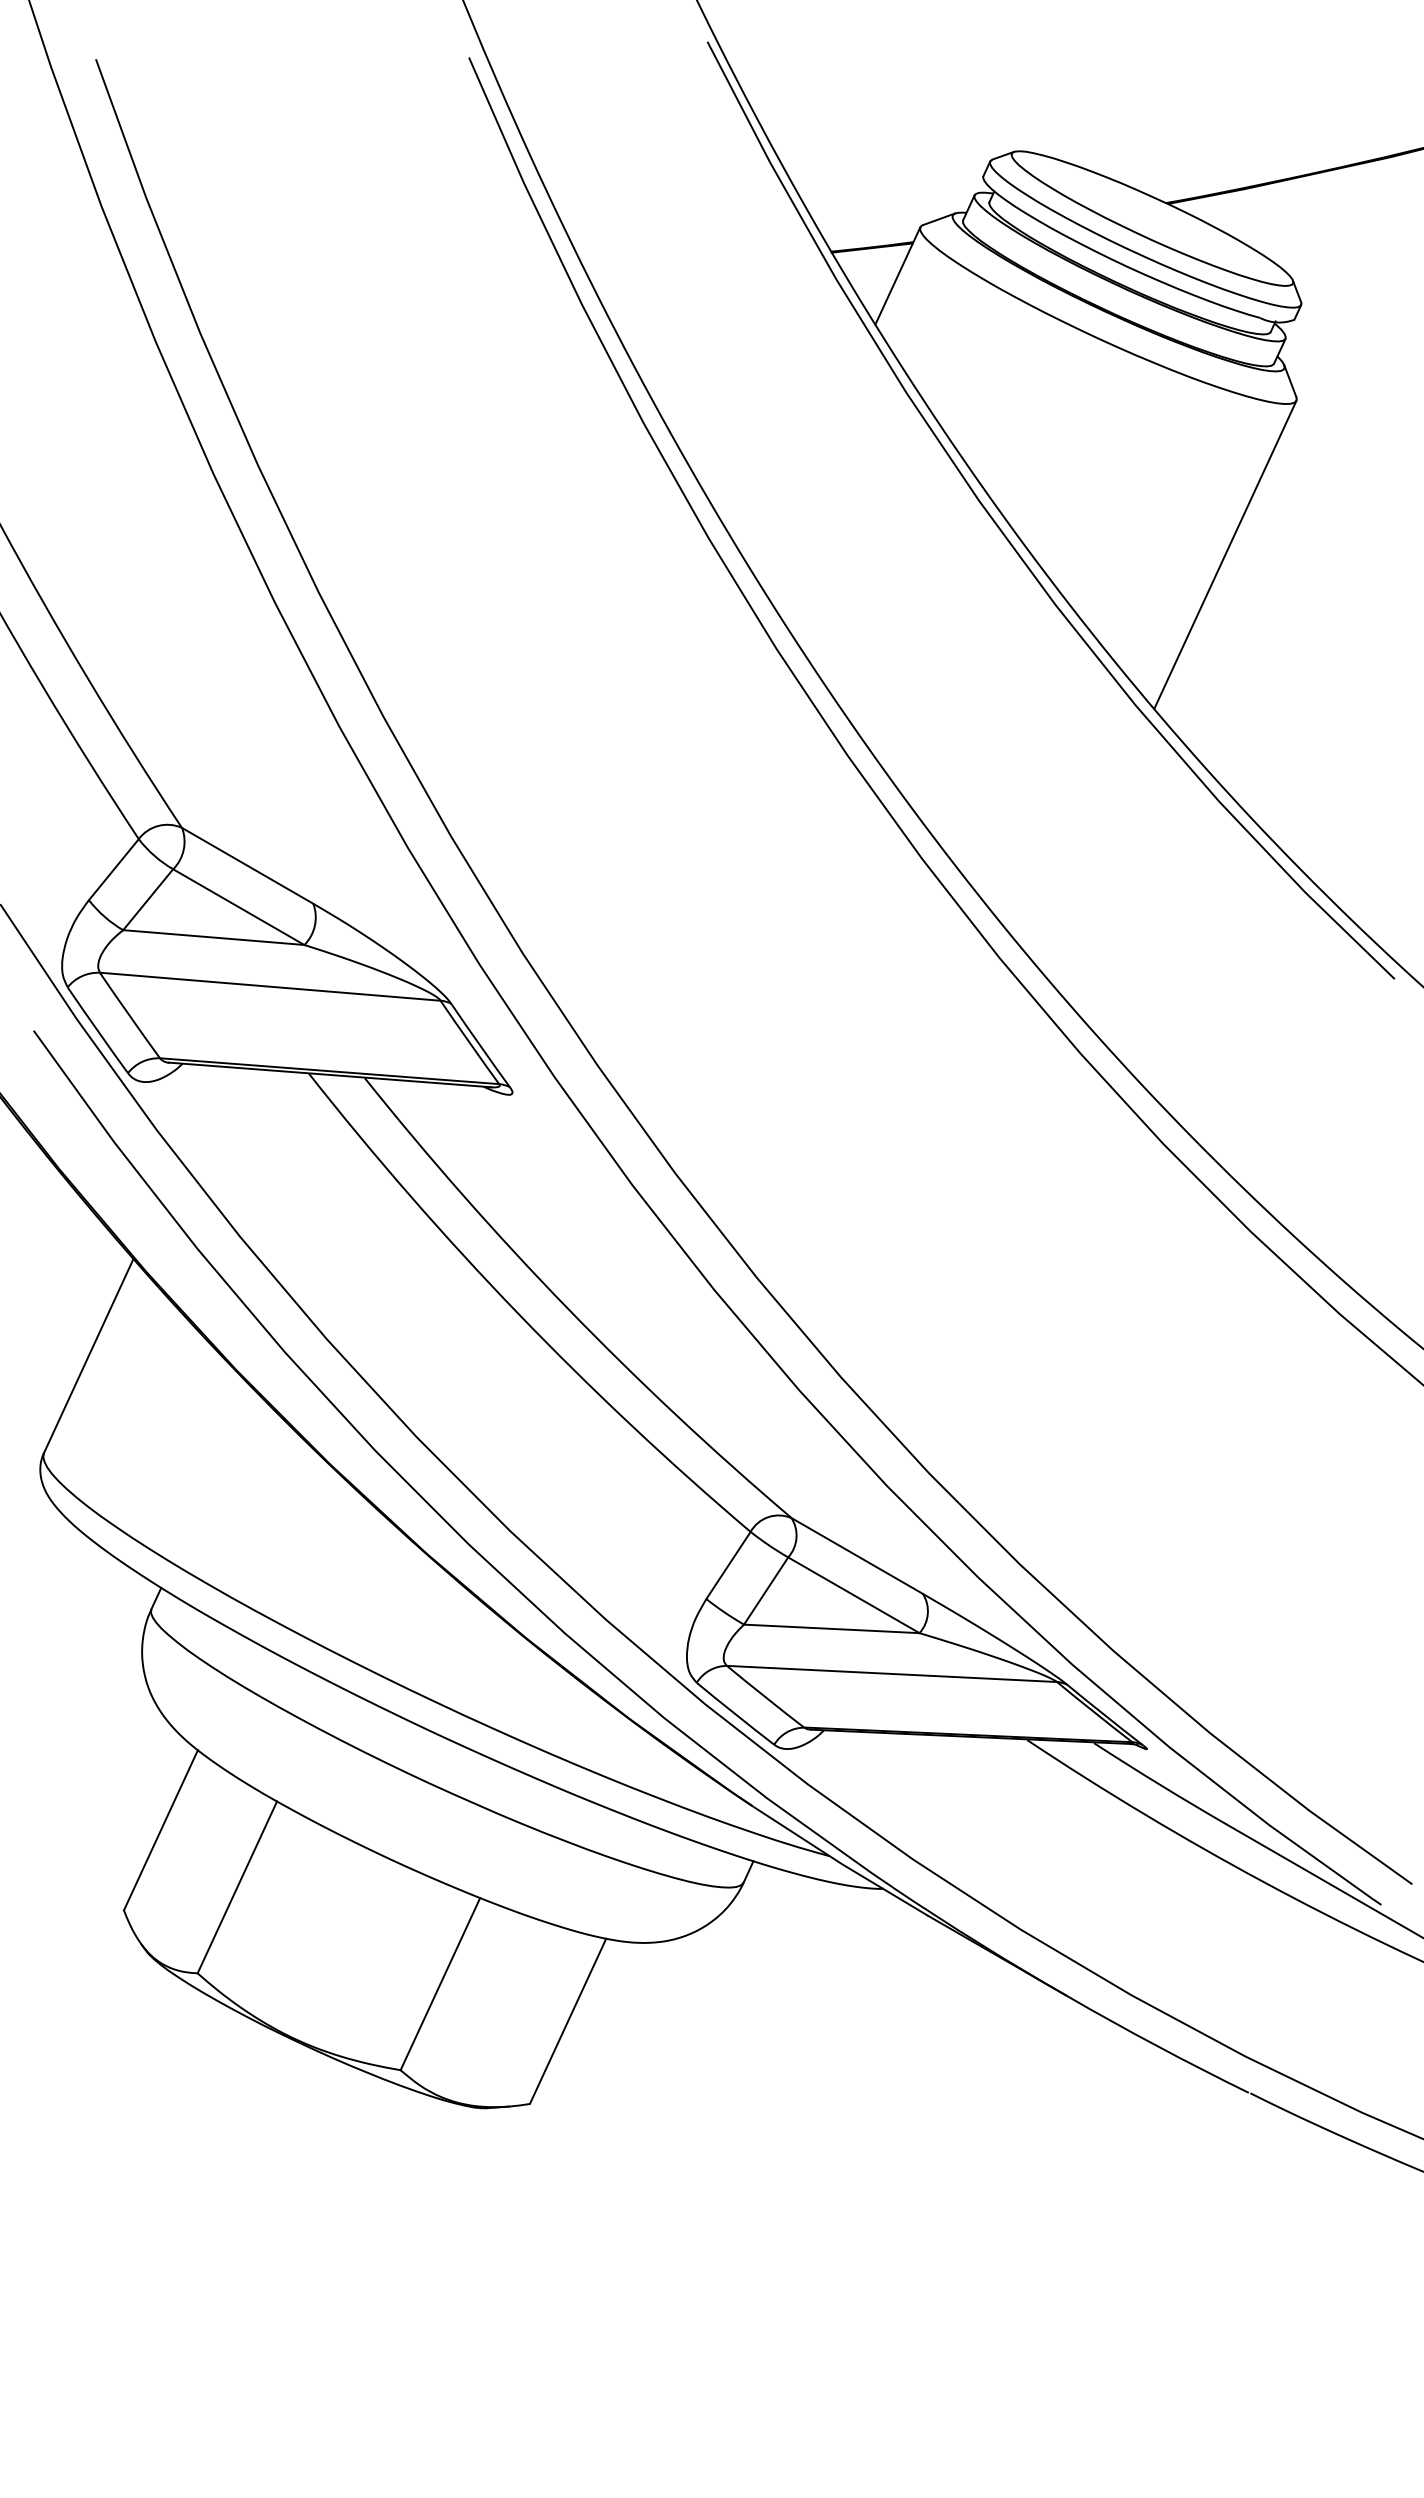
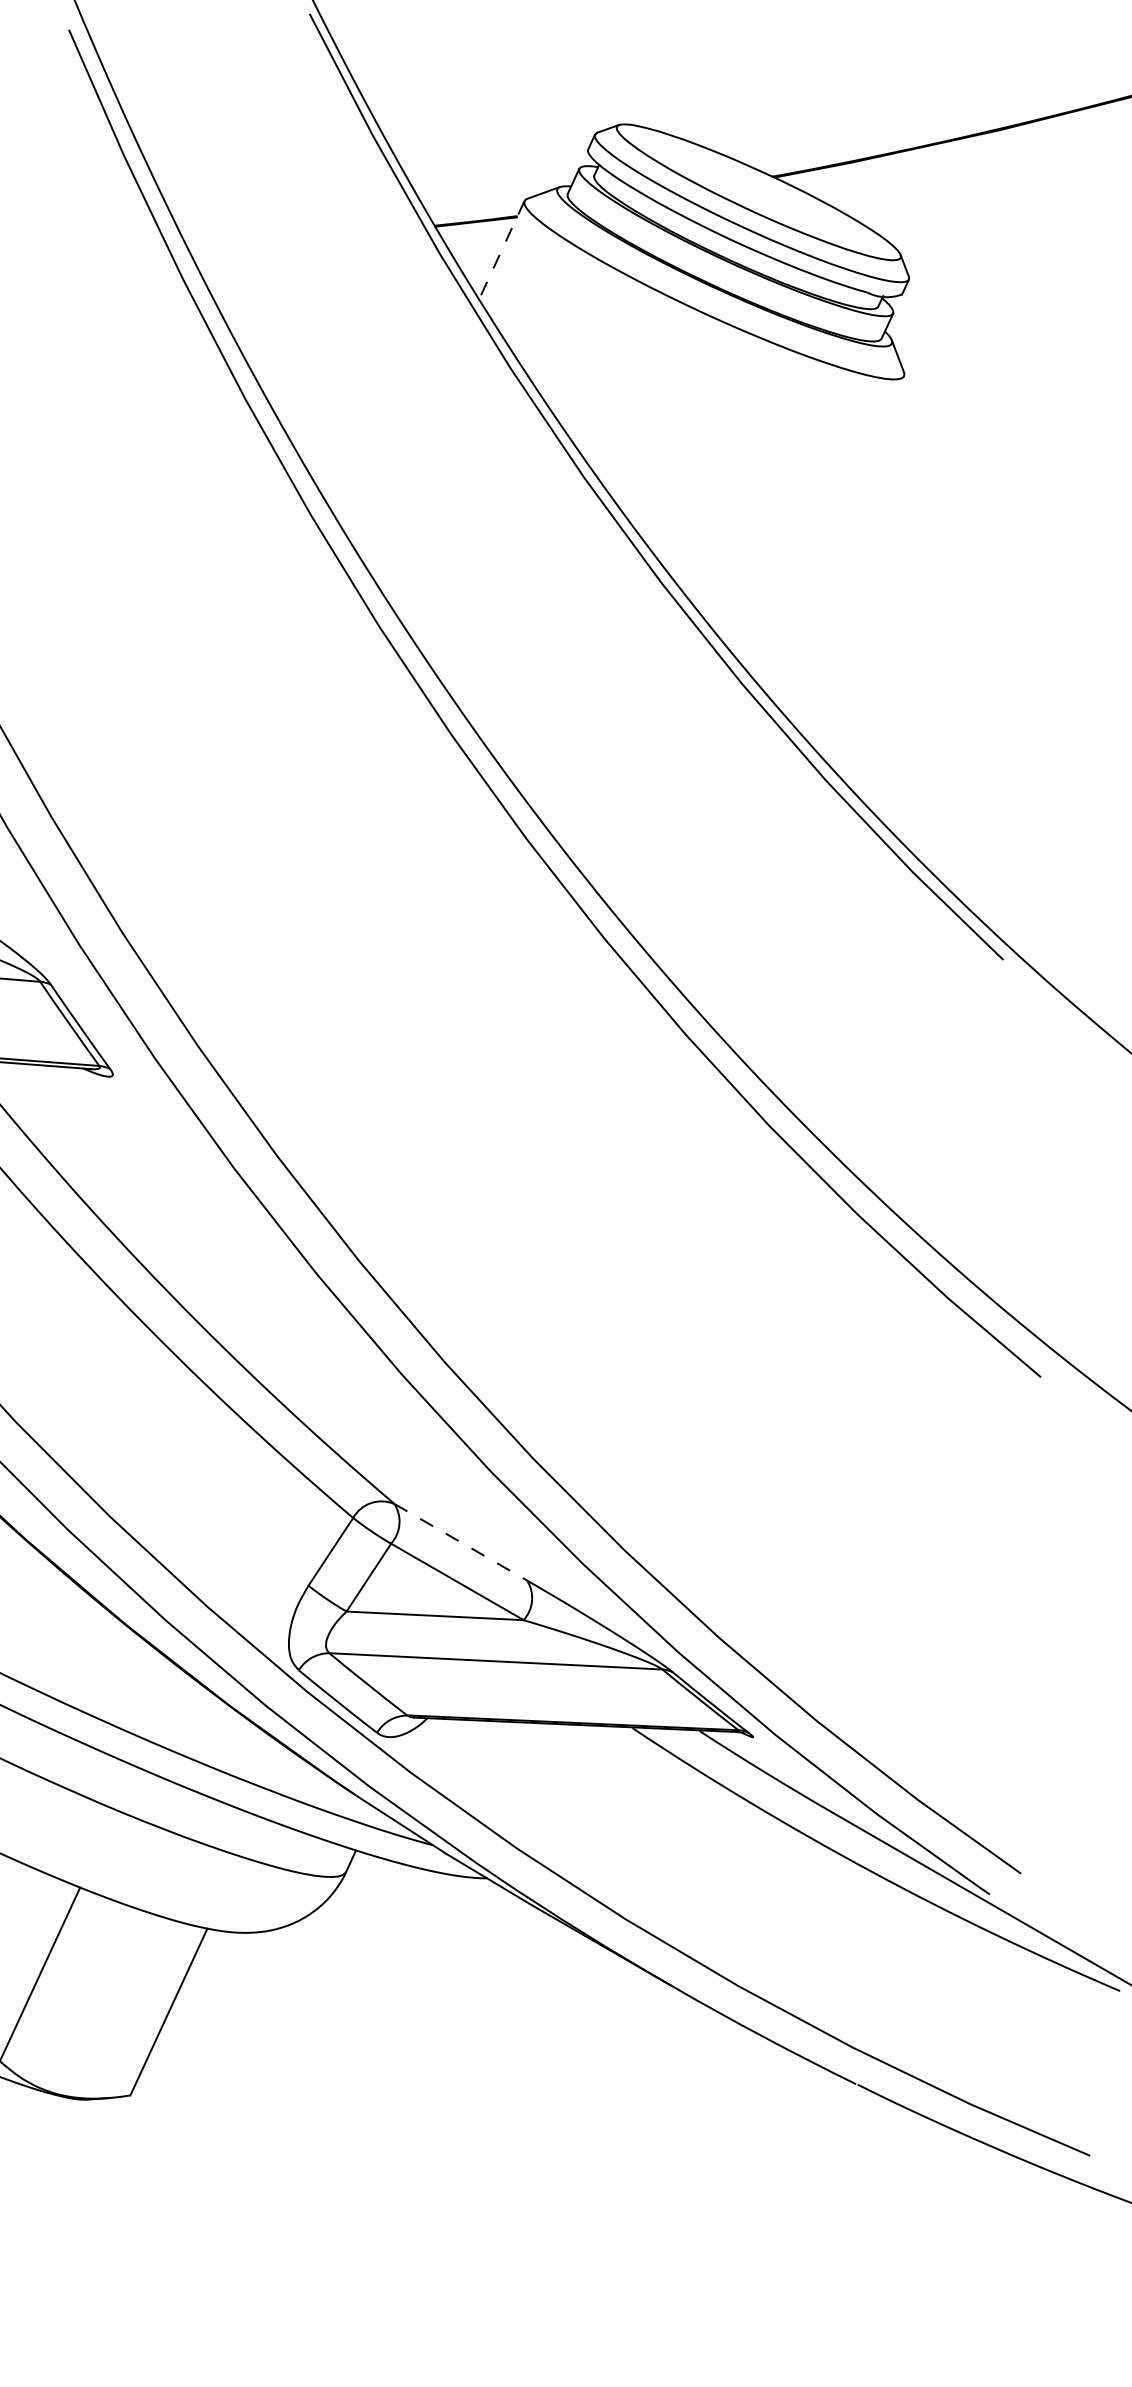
line: (897, 275) -> (501, 249), solid -> dashed
line: (1225, 554) -> (832, 531), removed
line: (857, 1555) -> (461, 1541), solid -> dashed

